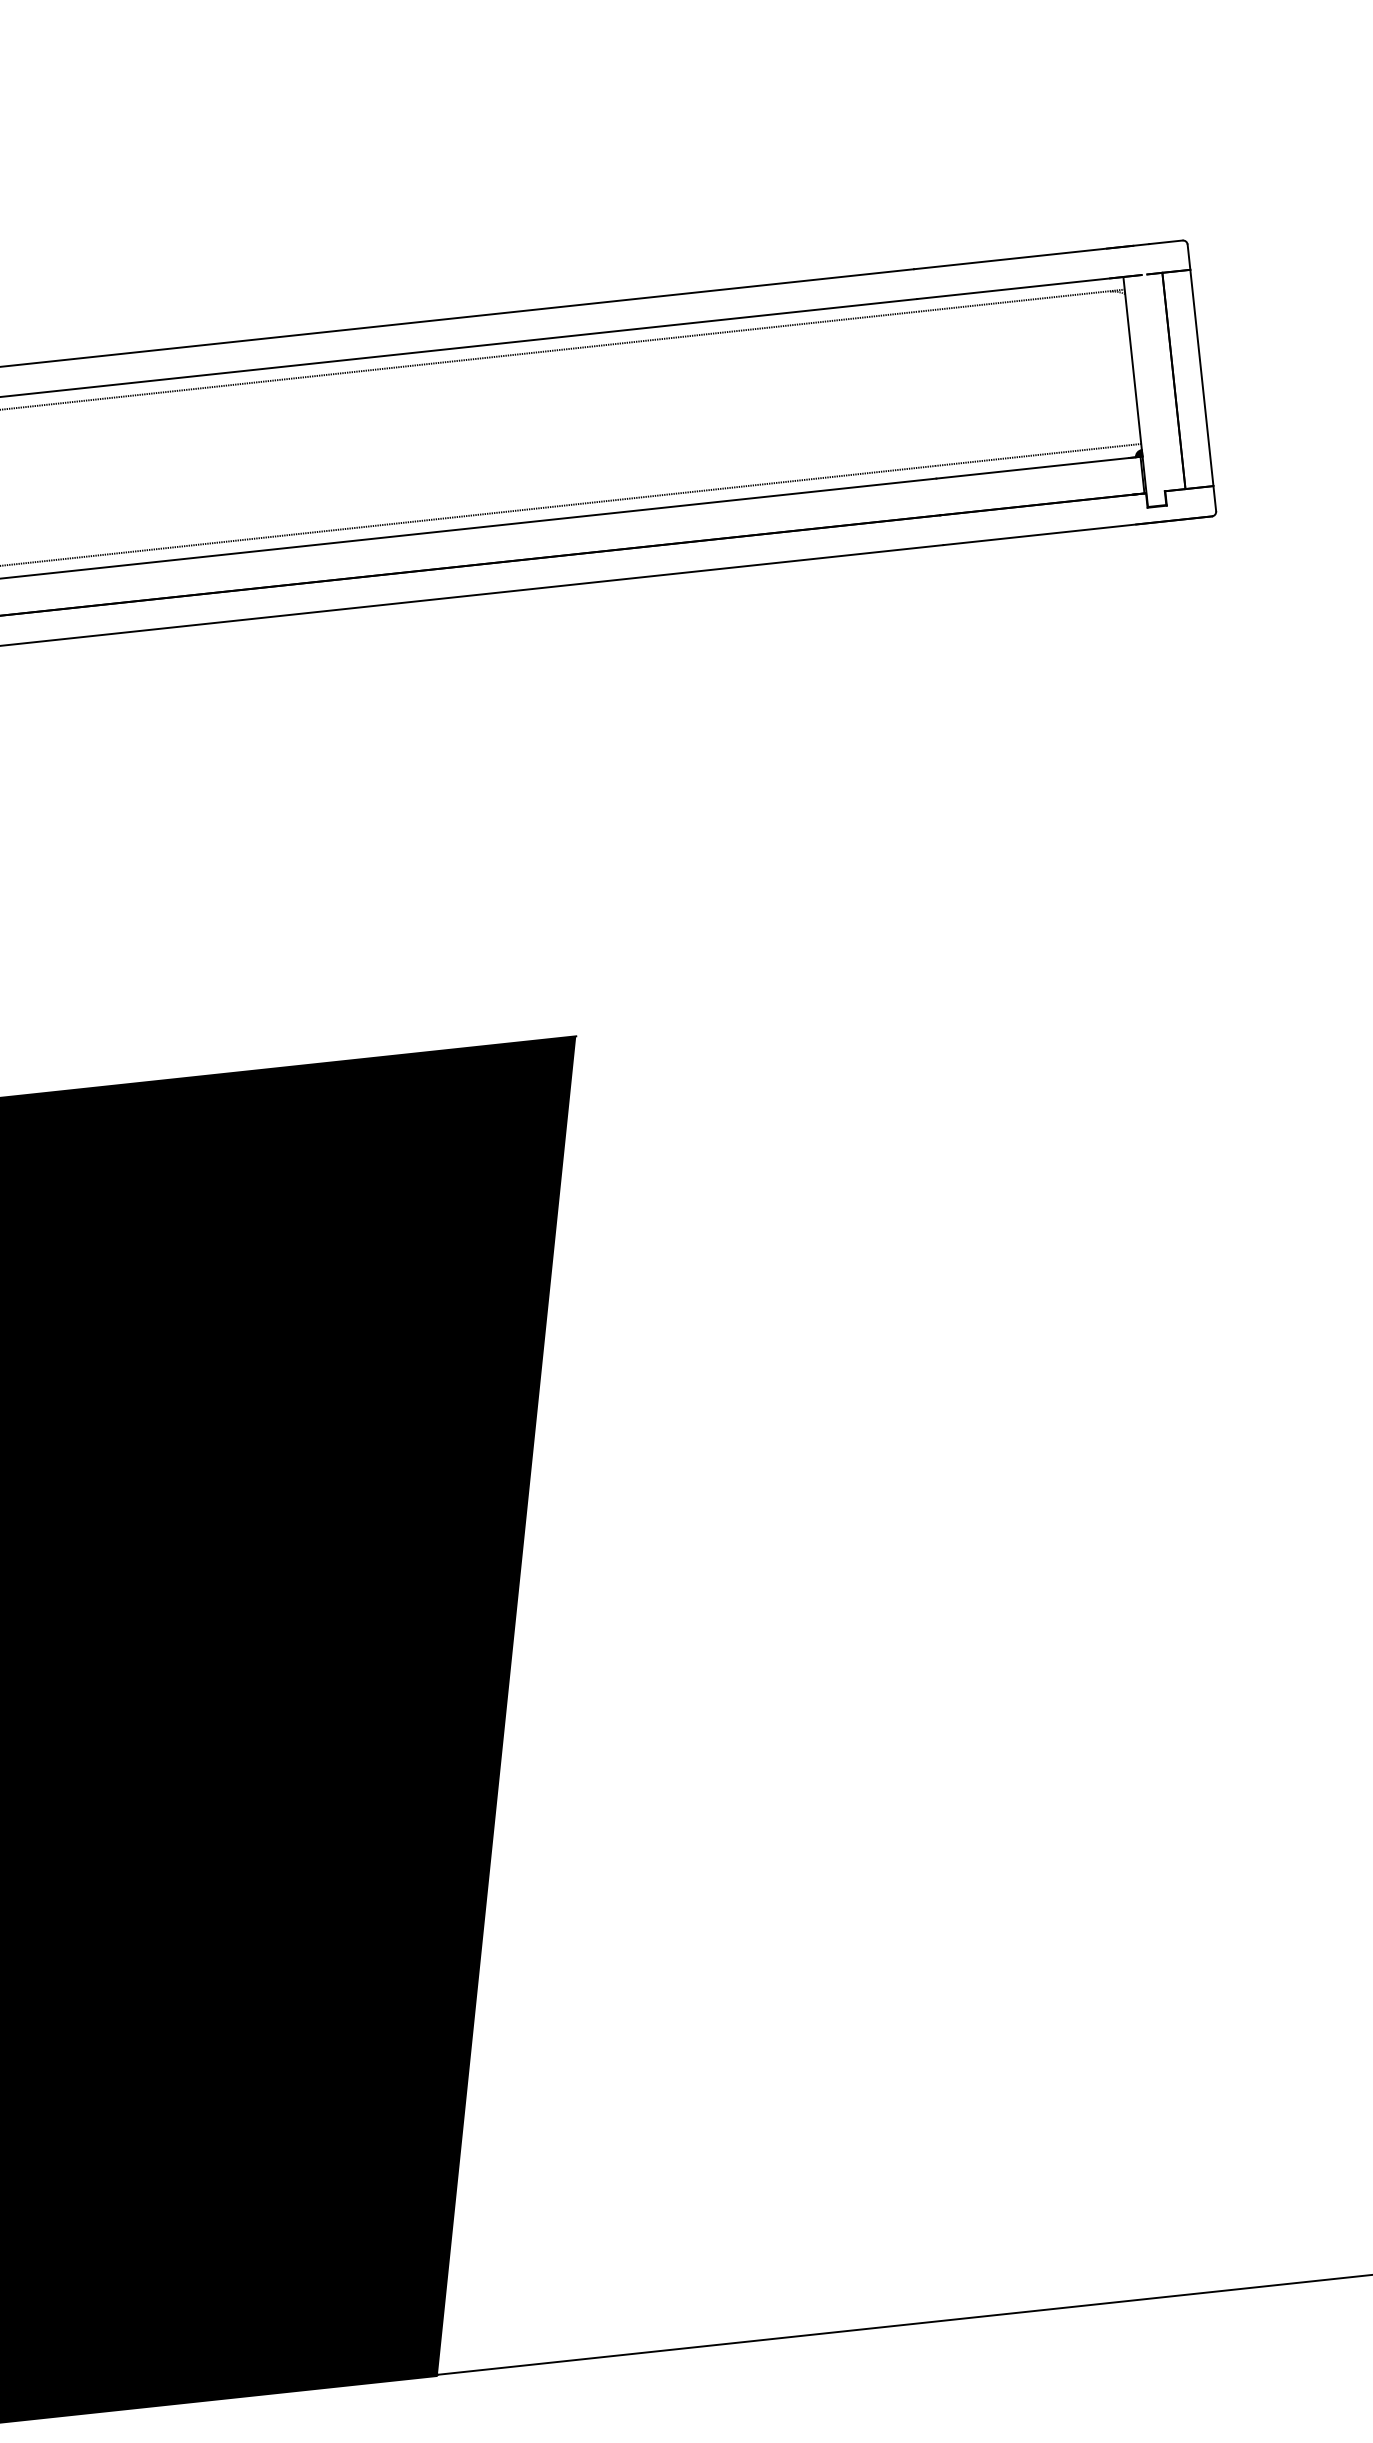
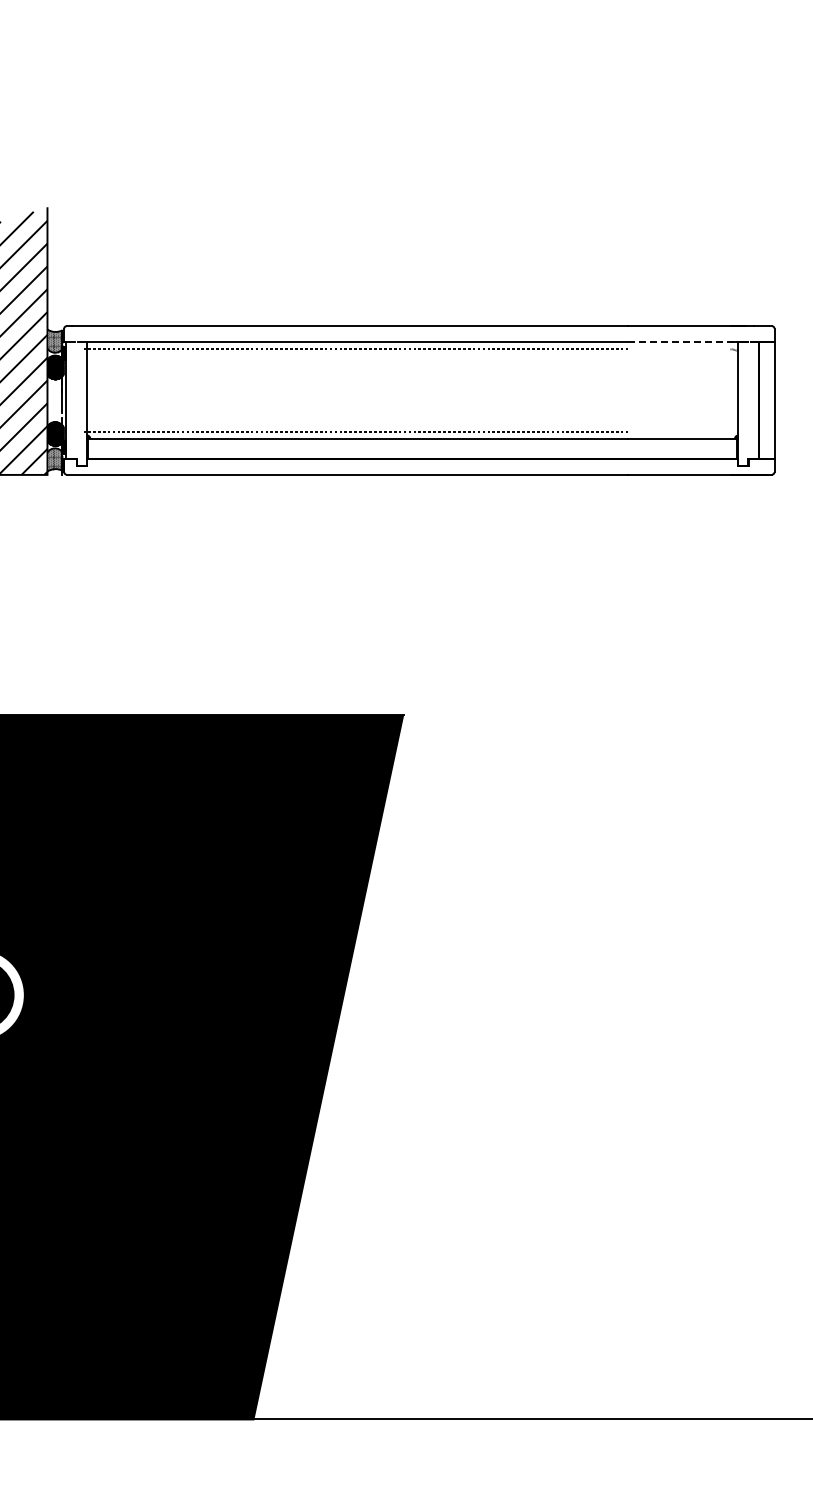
line: (1021, 288) -> (683, 342), solid -> dashed
line: (1020, 301) -> (682, 349), removed
line: (1037, 455) -> (682, 432), removed

